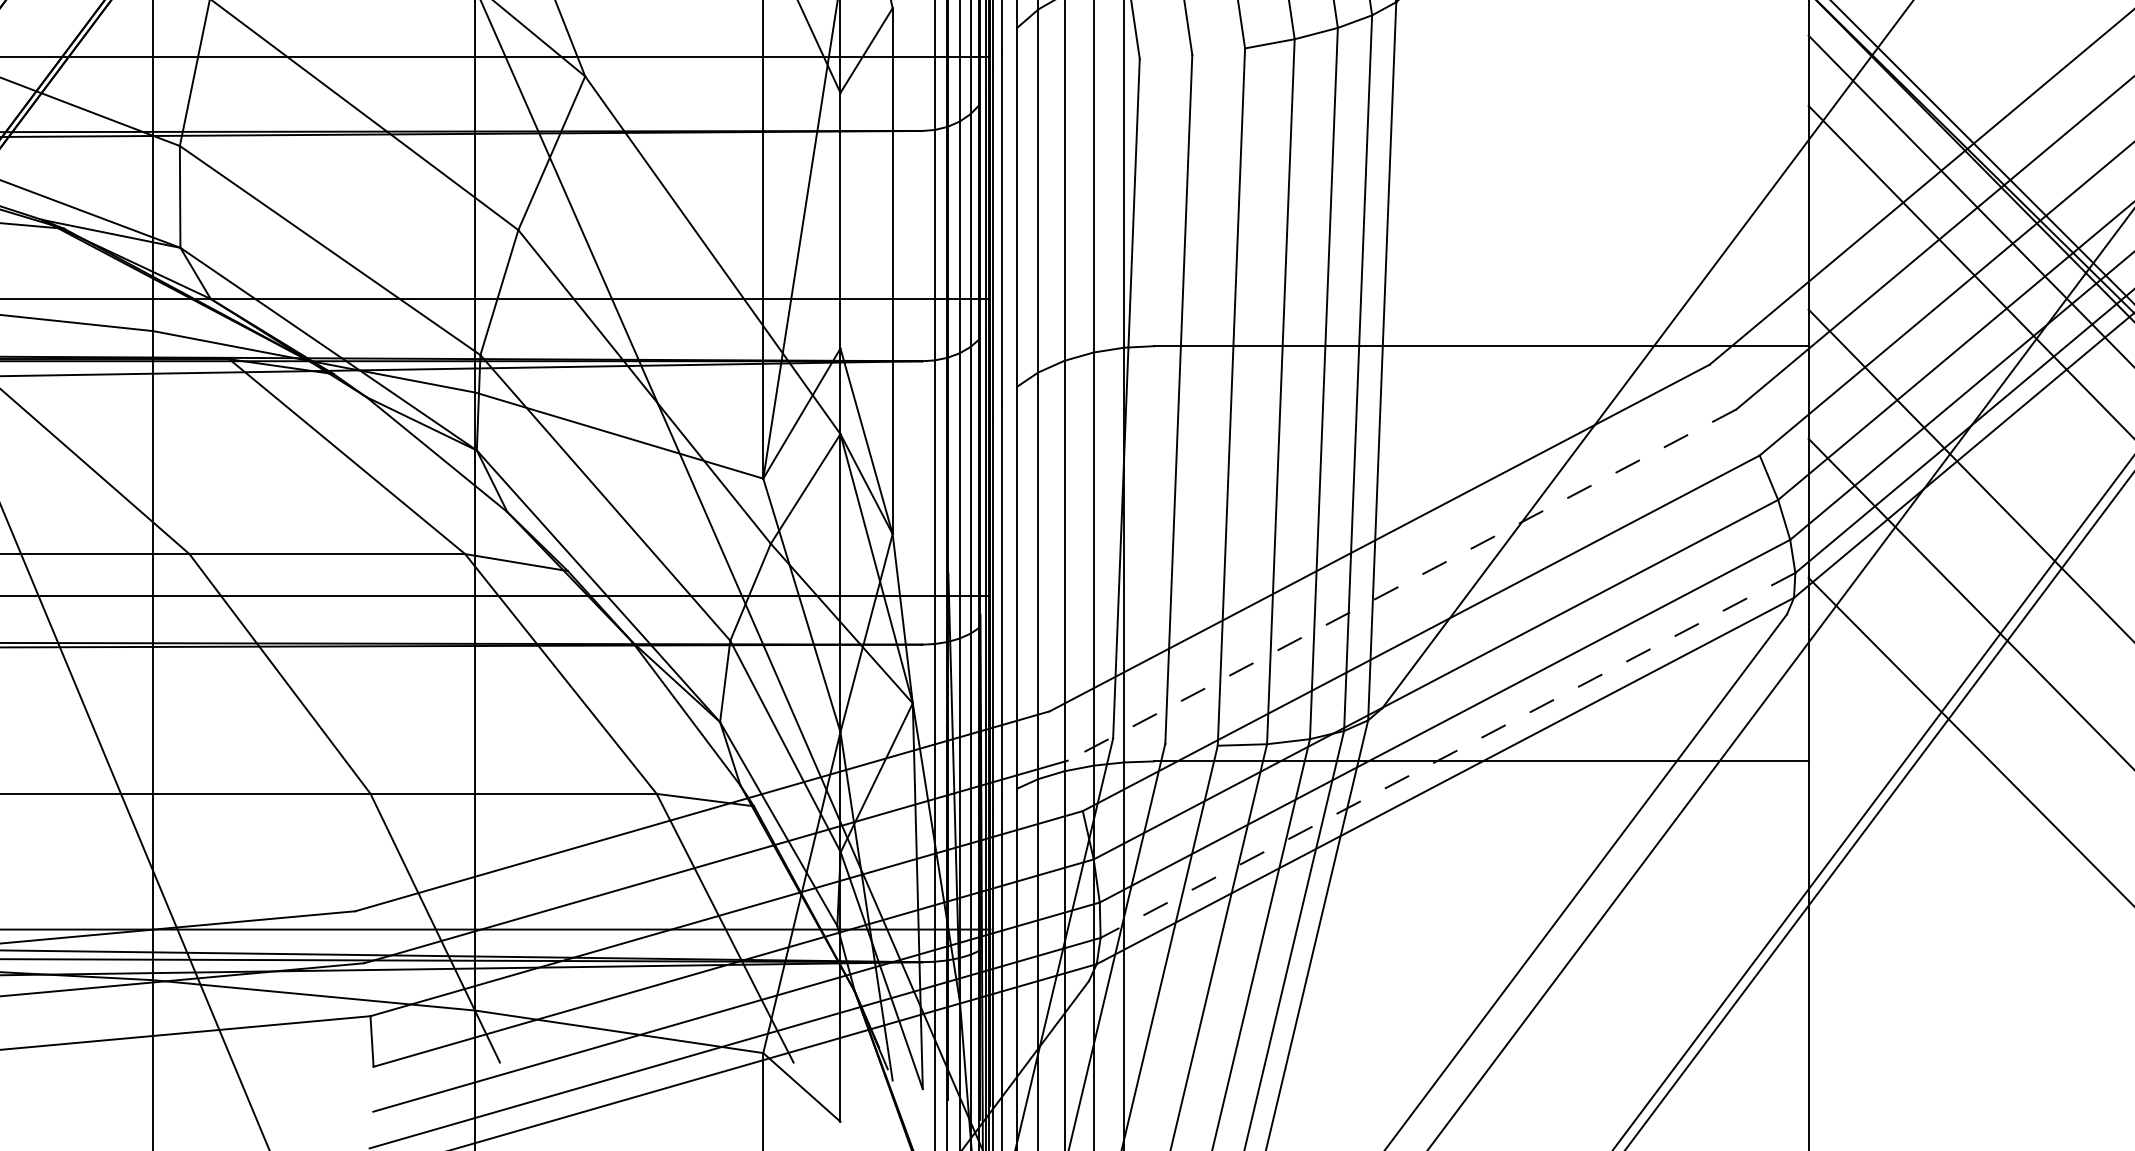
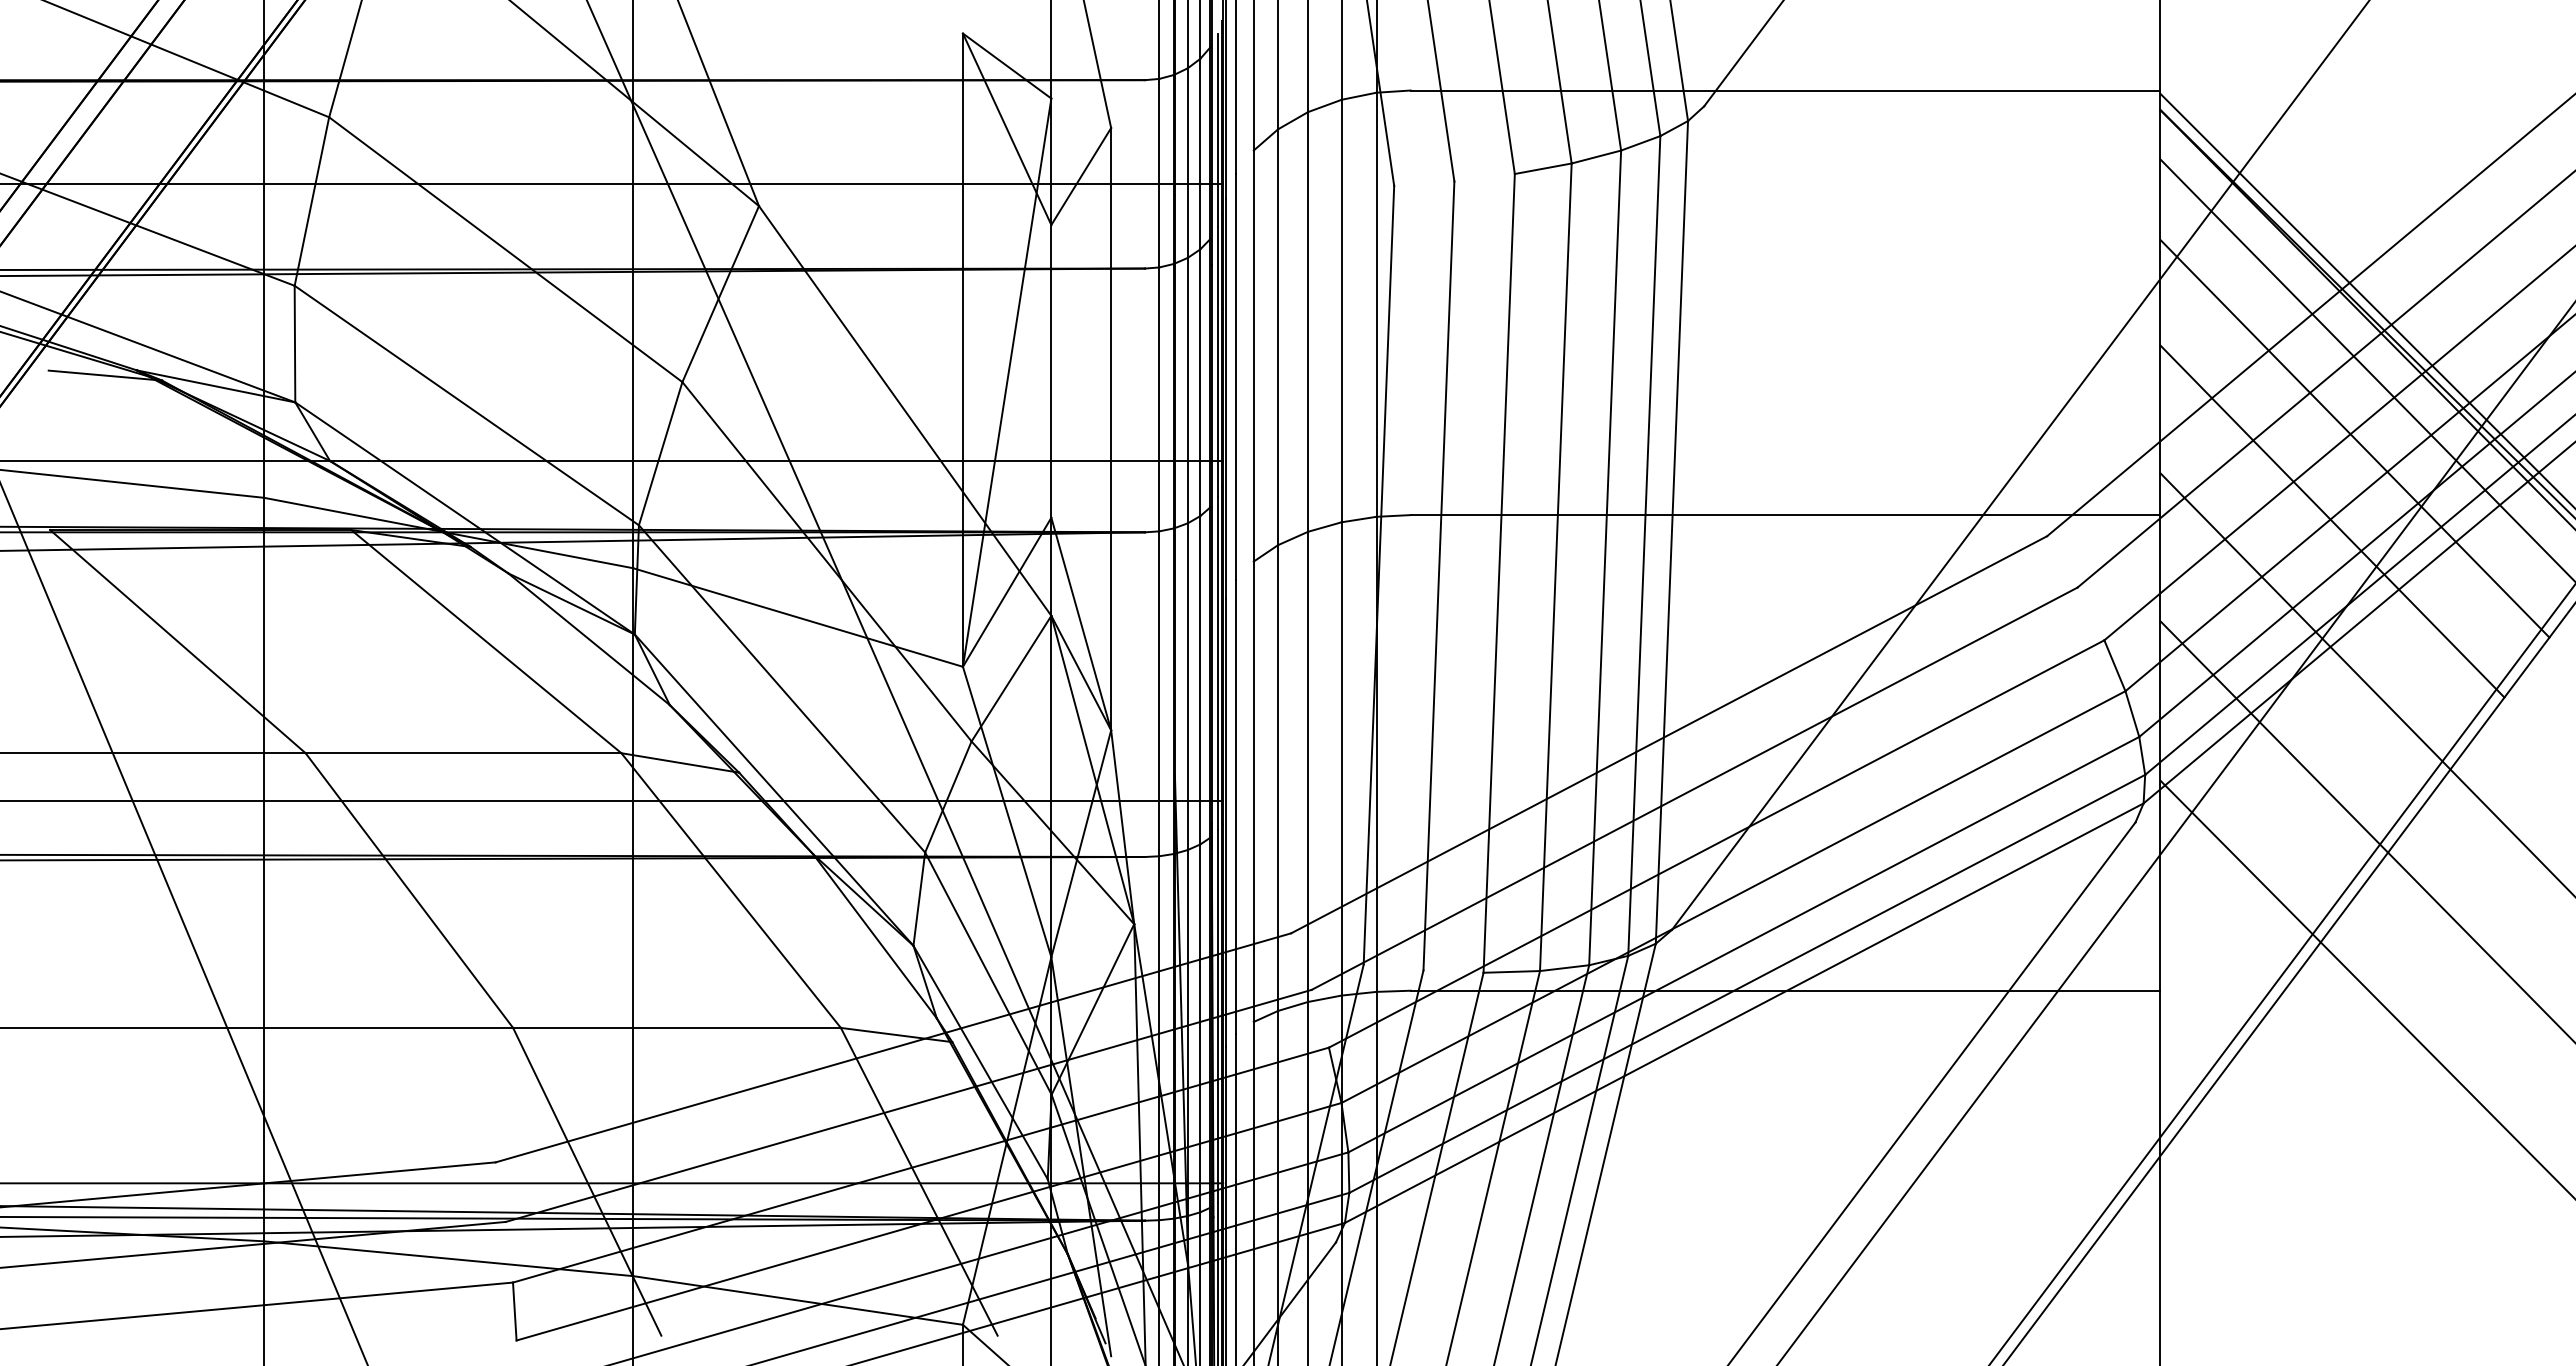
line: (1958, 351) -> (2332, 521), added
line: (1401, 584) -> (1694, 788), dashed -> solid
line: (1447, 755) -> (1746, 984), dashed -> solid

